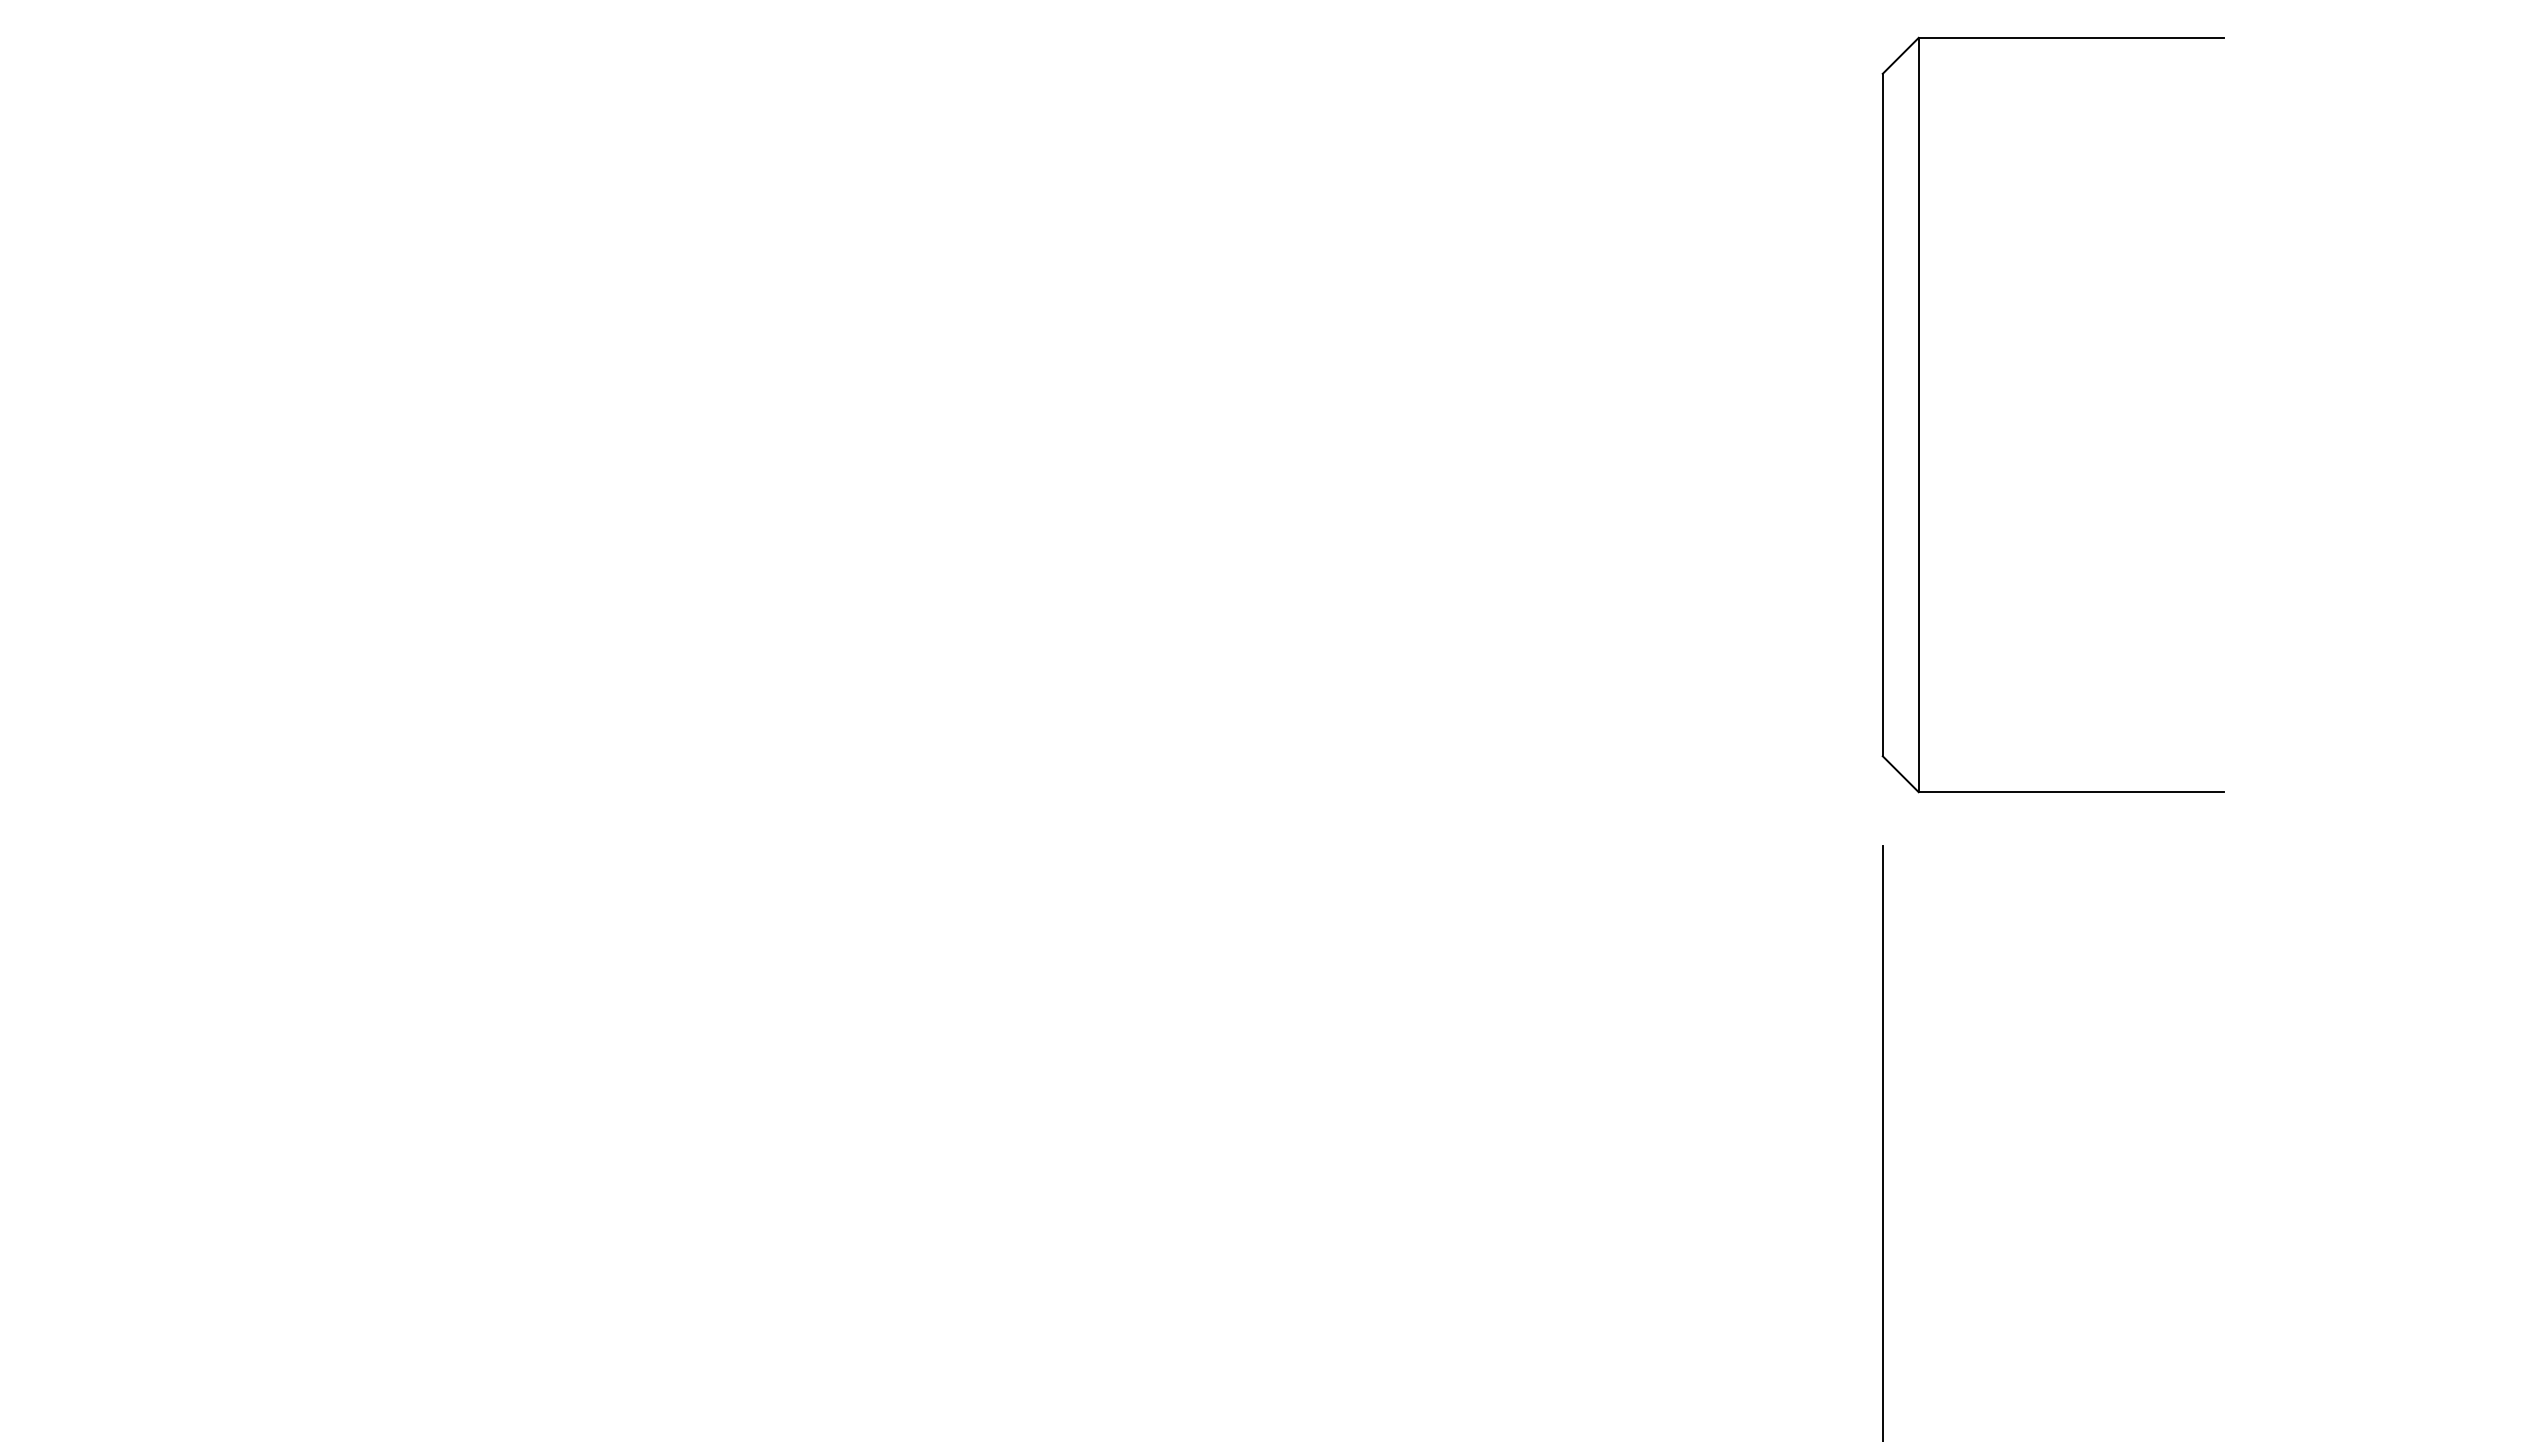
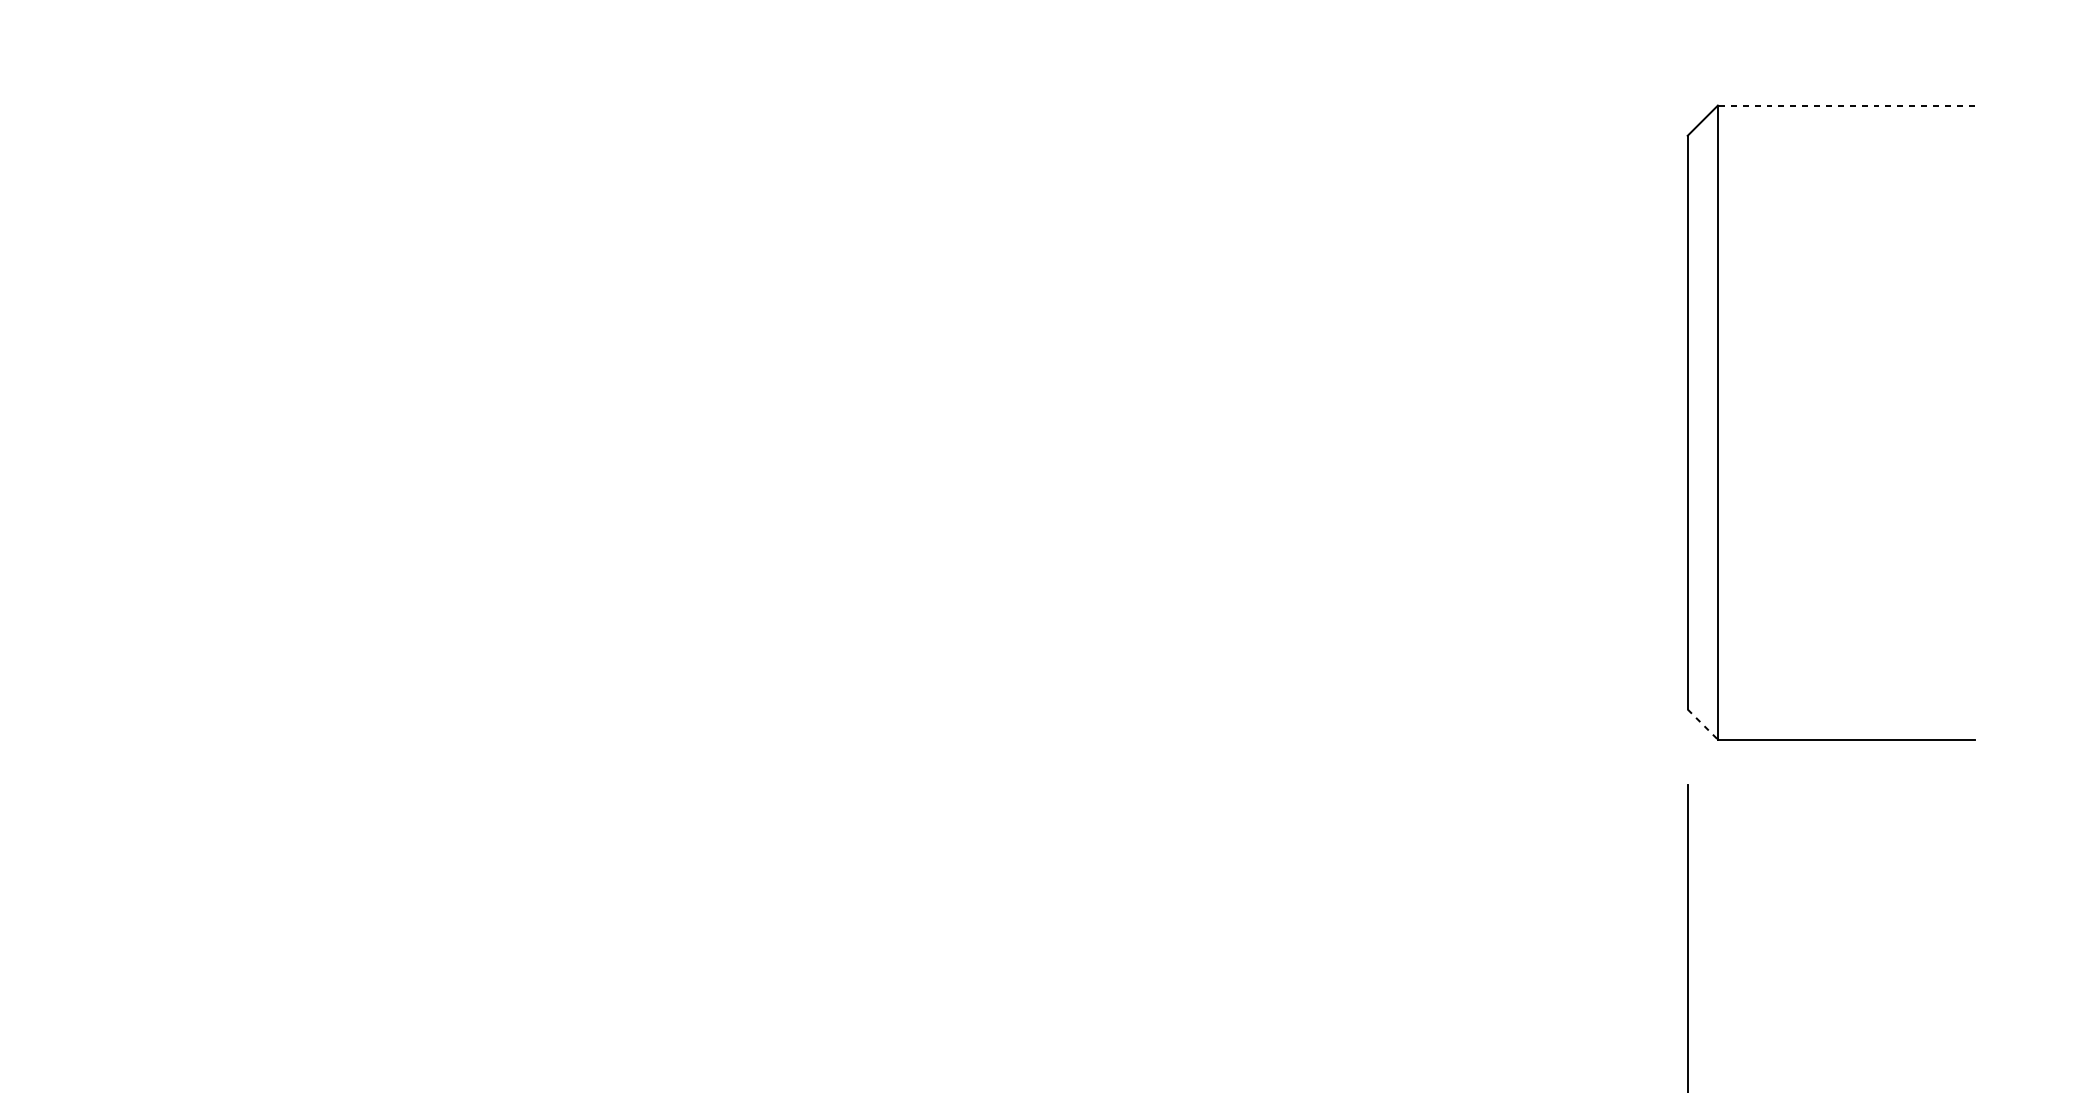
line: (2071, 37) -> (1846, 105), solid -> dashed
line: (1901, 774) -> (1703, 724), solid -> dashed

